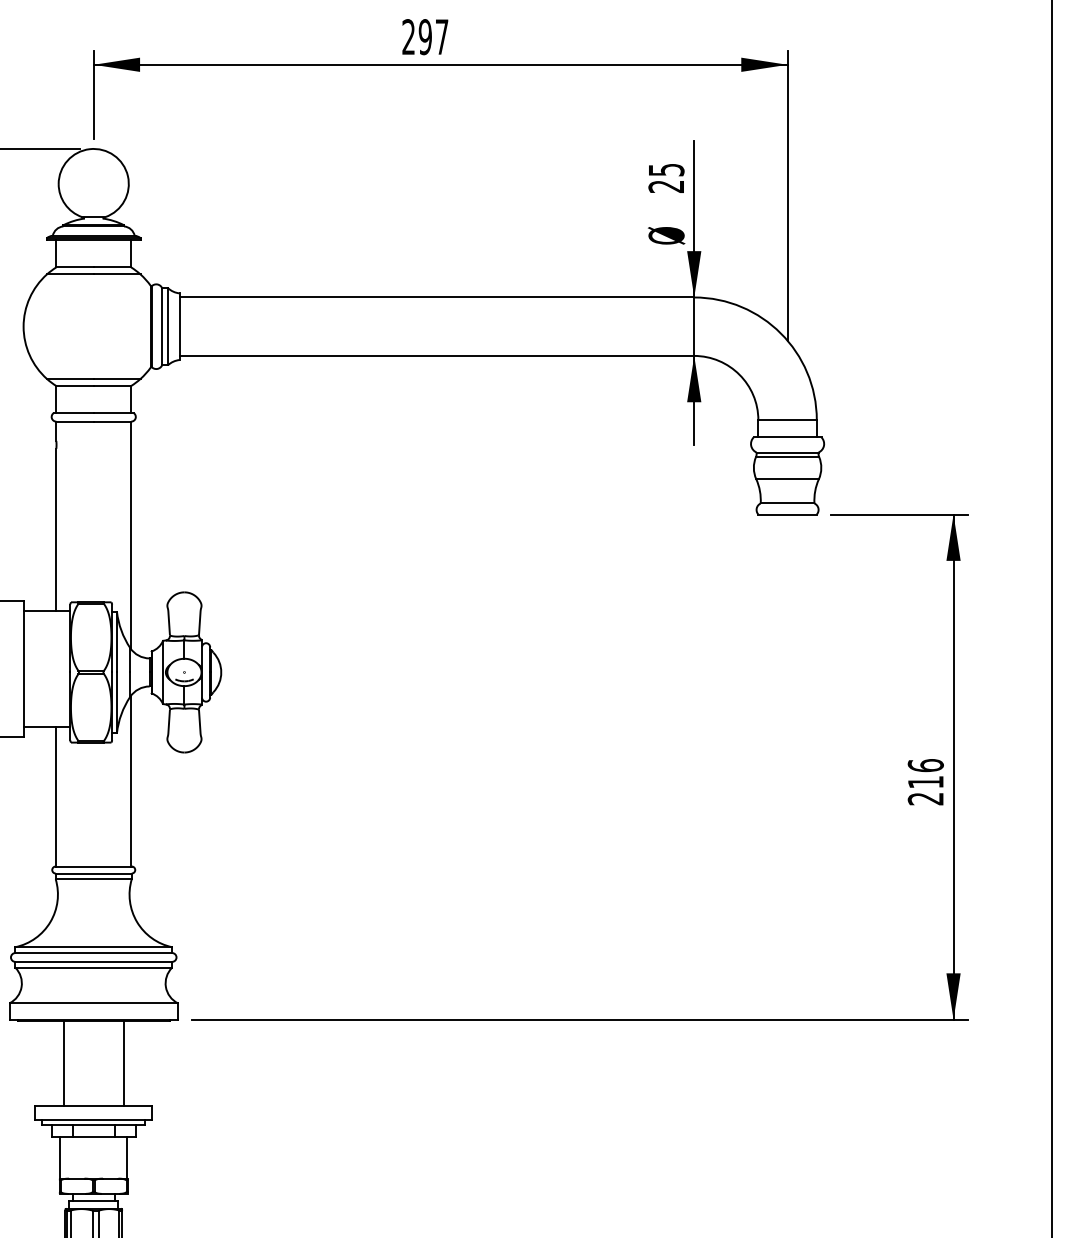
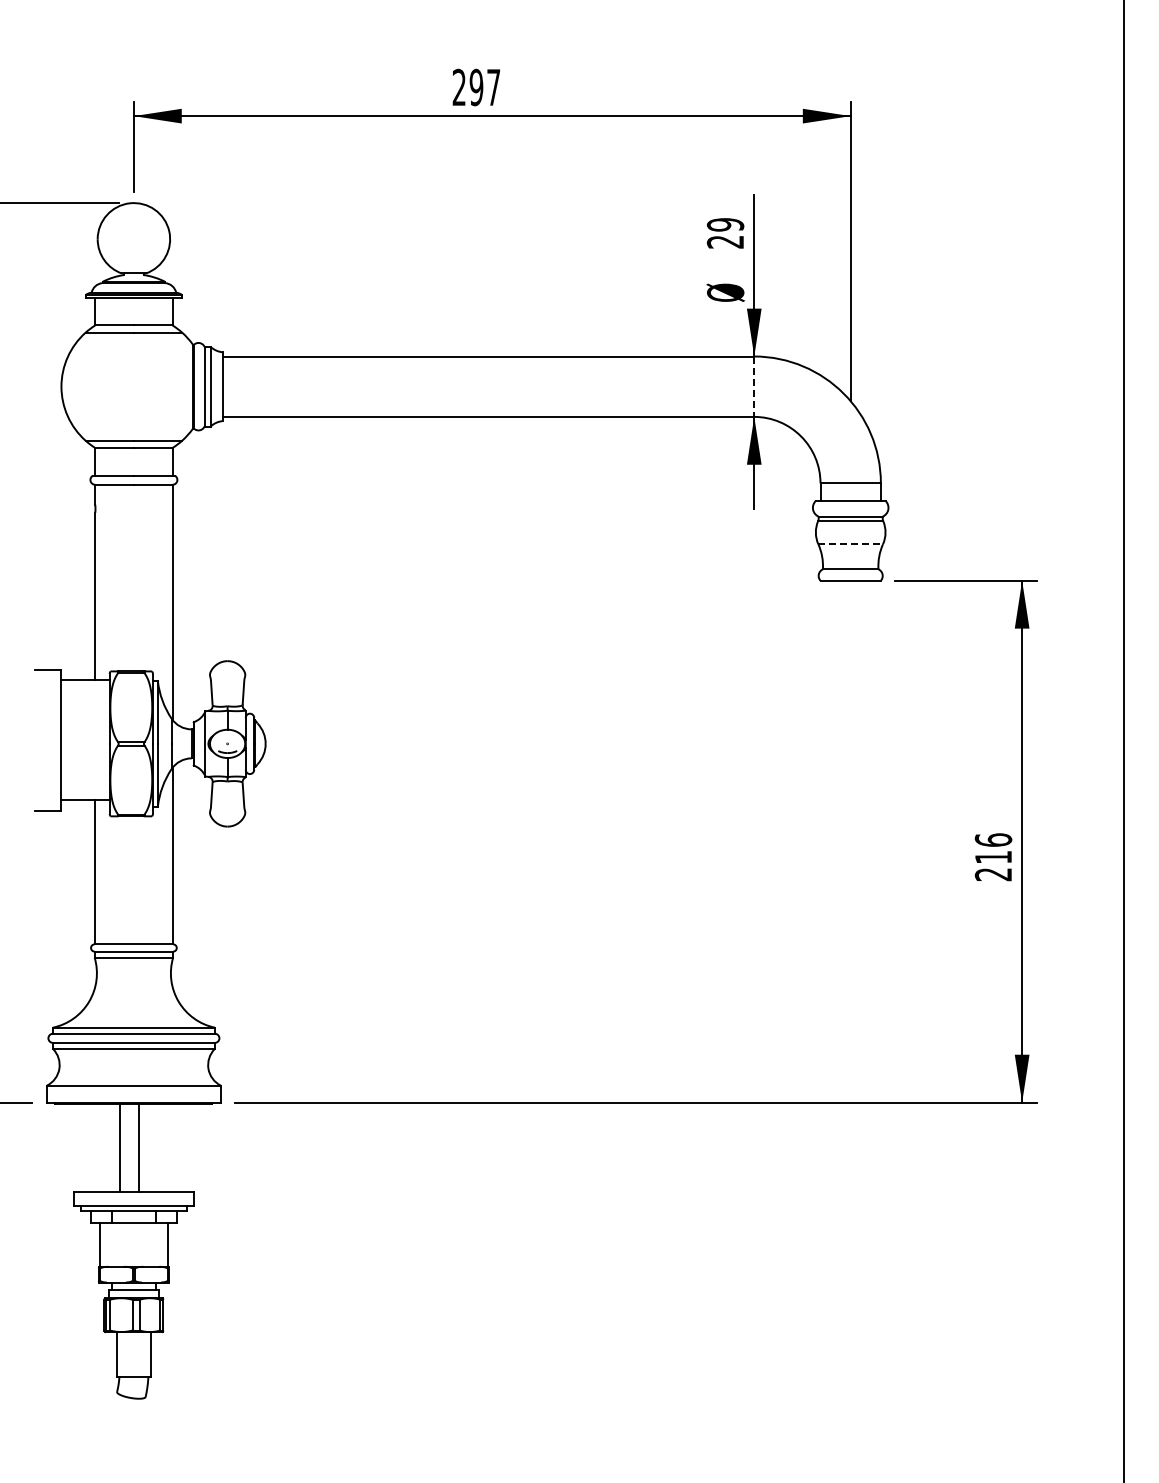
text: (666, 169) -> (725, 224), 25 -> 29
line: (694, 327) -> (754, 387), solid -> dashed
line: (788, 479) -> (851, 544), solid -> dashed
line: (63, 1063) -> (138, 1147), moved
line: (124, 1063) -> (120, 1147), moved

